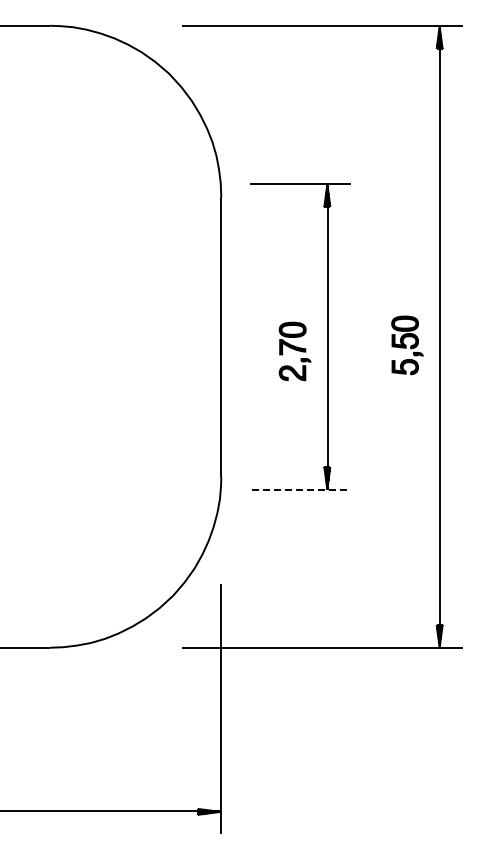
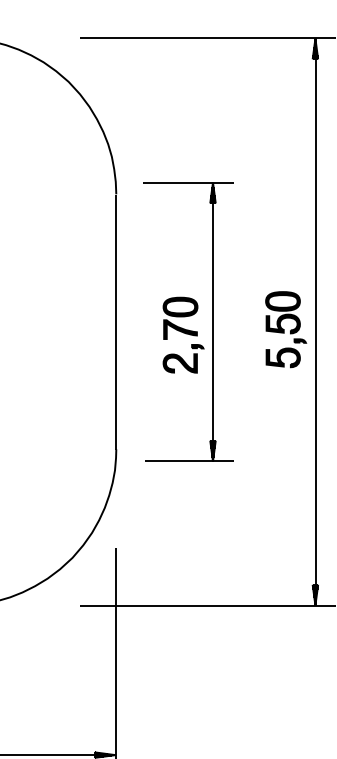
part: (407, 345) -> (286, 329), size x1.43
part: (294, 351) -> (183, 335), size x1.43
line: (301, 489) -> (189, 461), dashed -> solid

